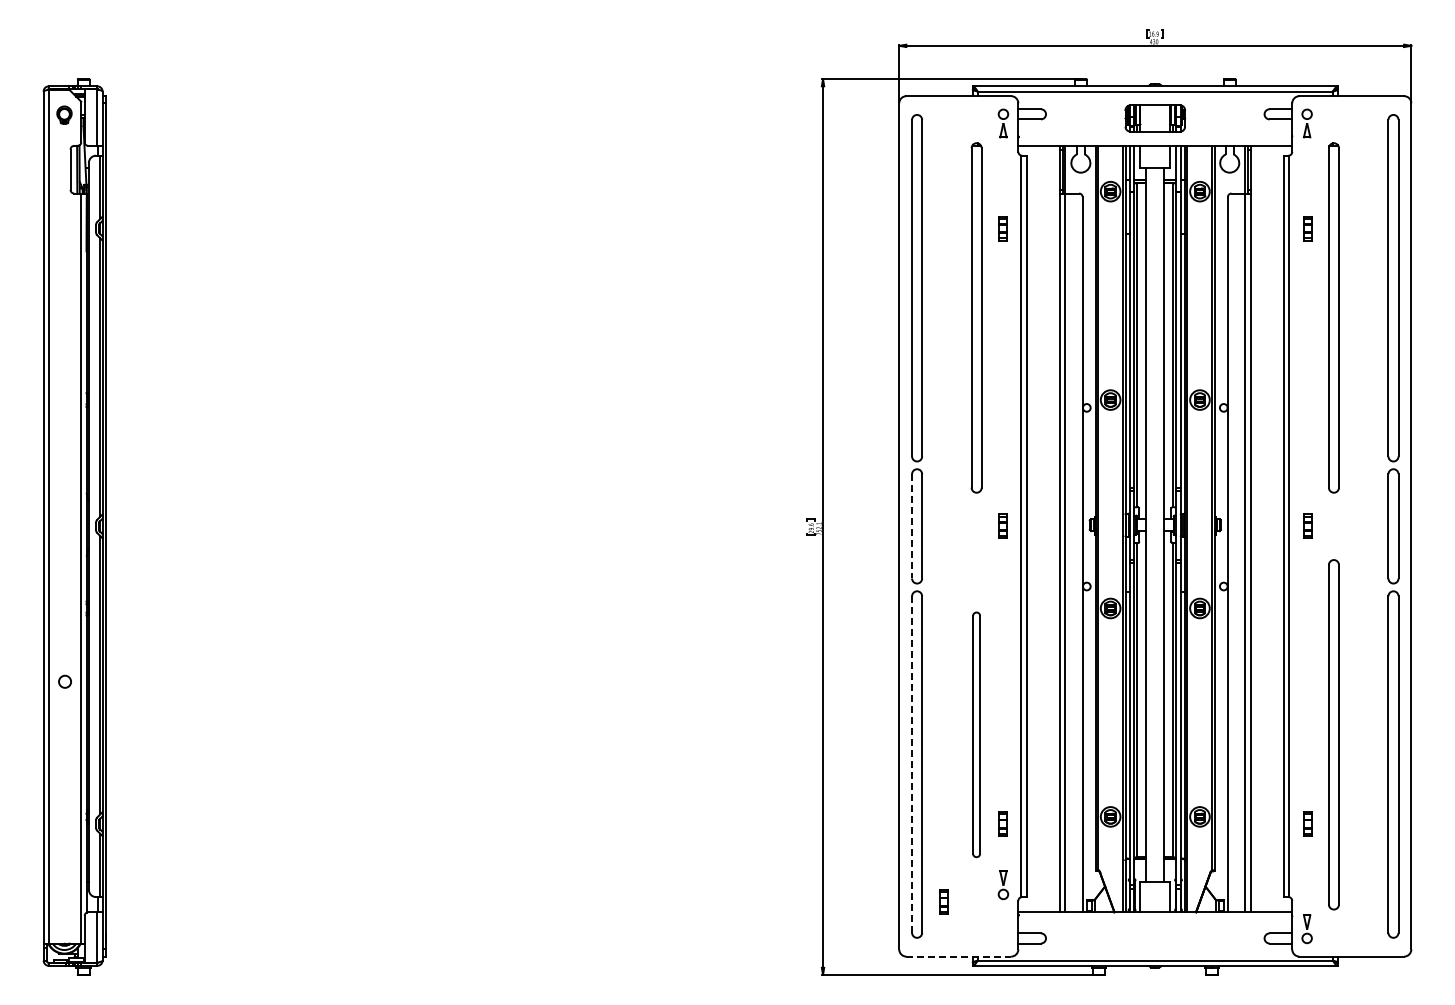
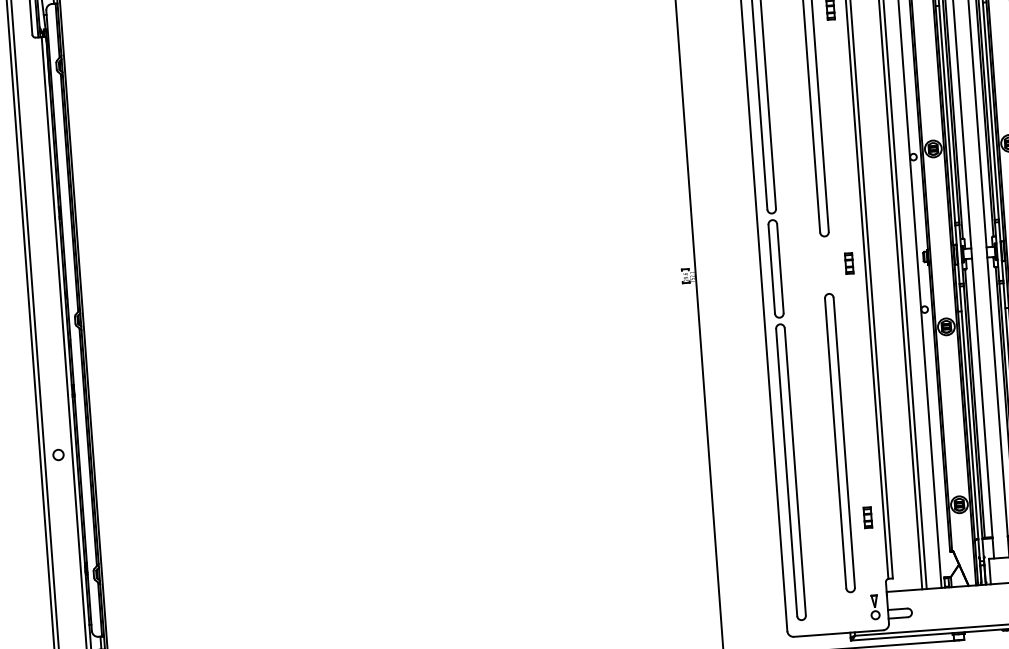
line: (912, 526) -> (772, 269), dashed -> solid
part: (976, 734) -> (839, 442), size x1.43
line: (912, 765) -> (787, 473), dashed -> solid
part: (1003, 885) -> (875, 607), moved
part: (943, 901) -> (822, 587), removed
line: (959, 956) -> (839, 633), dashed -> solid

